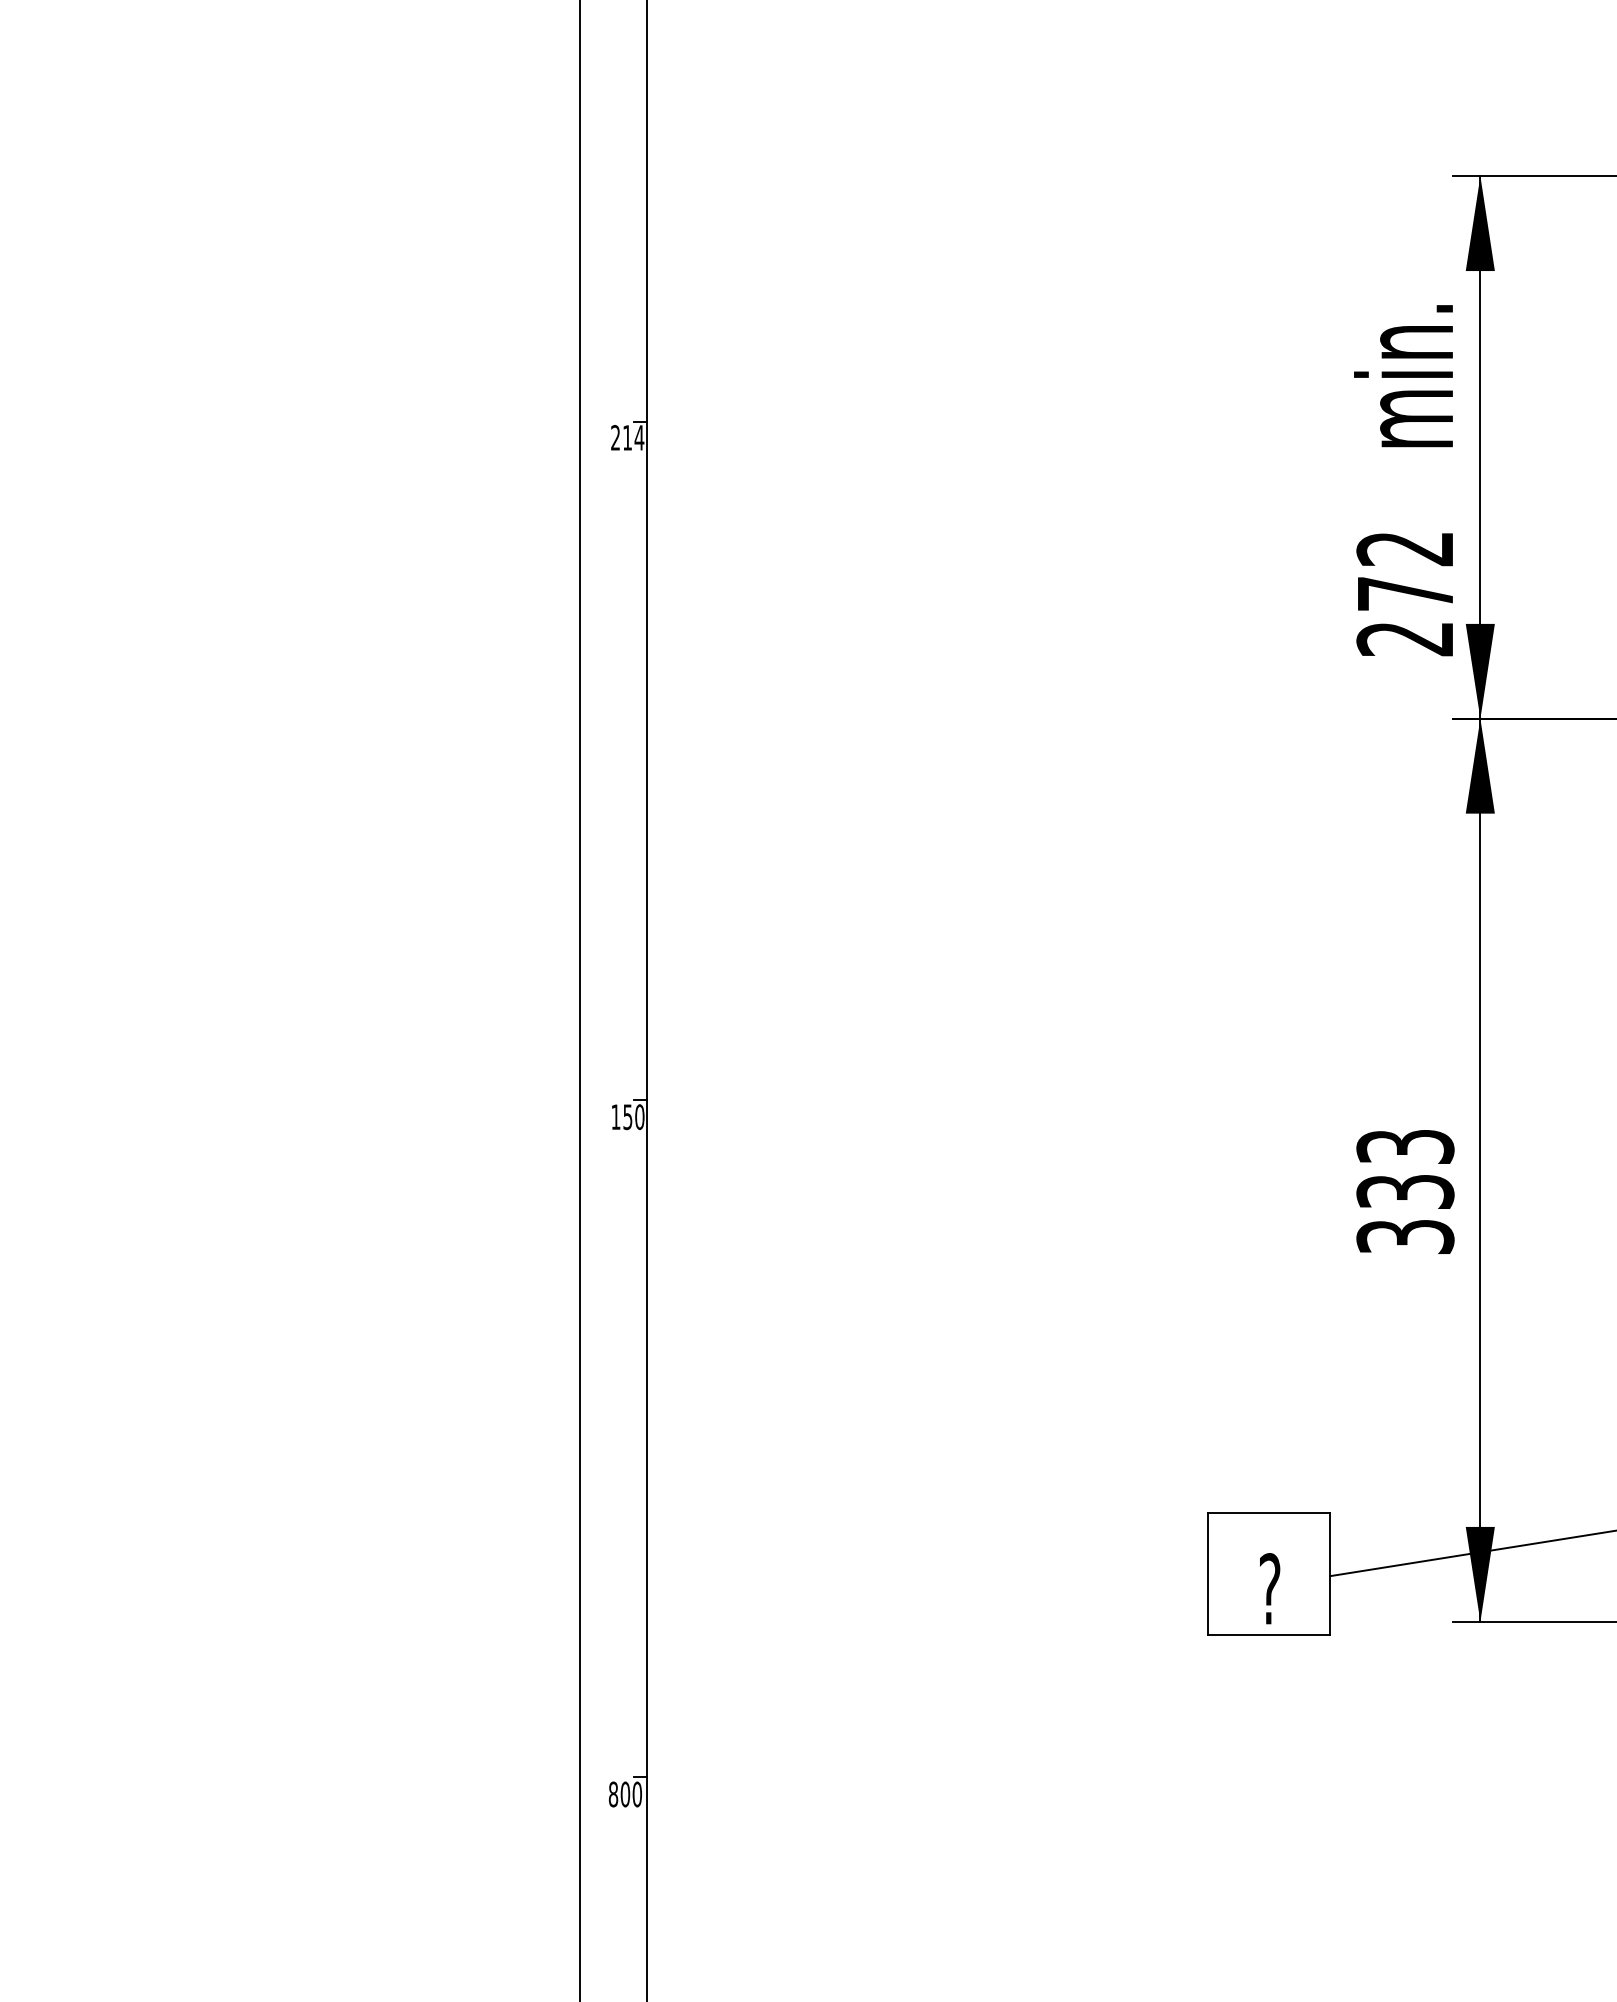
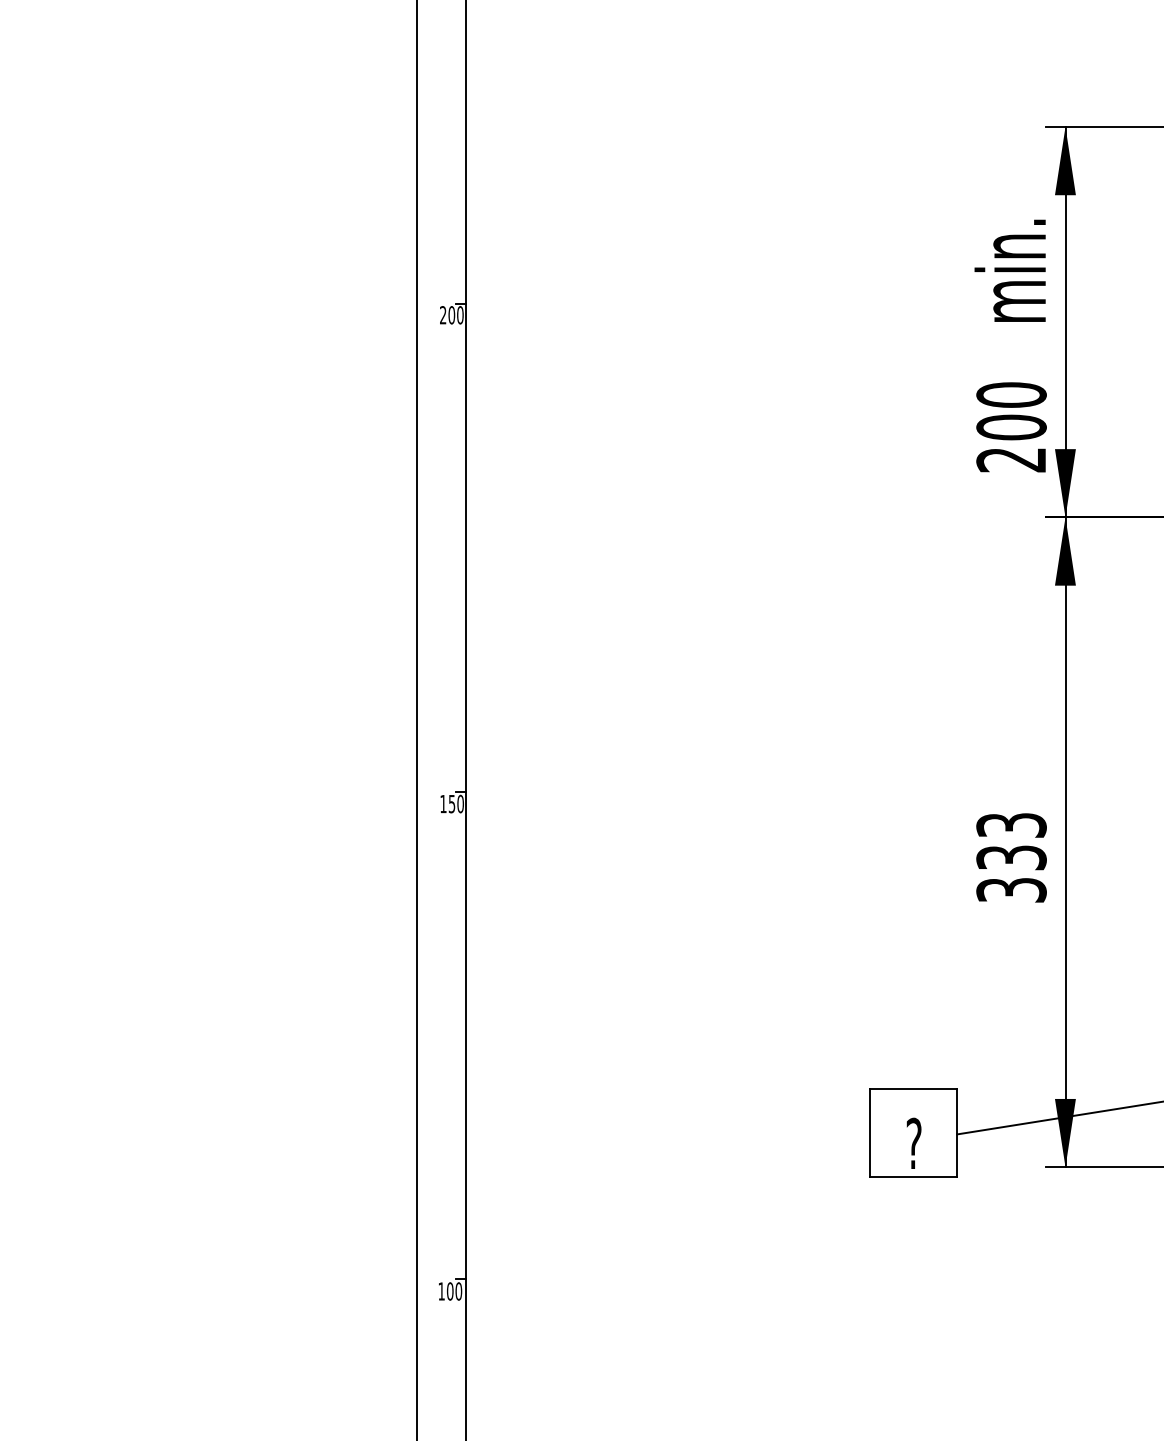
text: (633, 437) -> (456, 315), 214 -> 200
text: (1405, 571) -> (1011, 411), 272 -> 200
text: (613, 1794) -> (441, 1291), 800 -> 100

